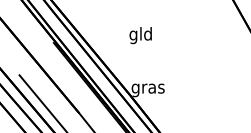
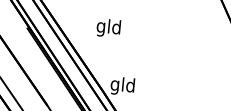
text: (140, 35) -> (108, 28), moved
text: (147, 88) -> (122, 86), gras -> gld

